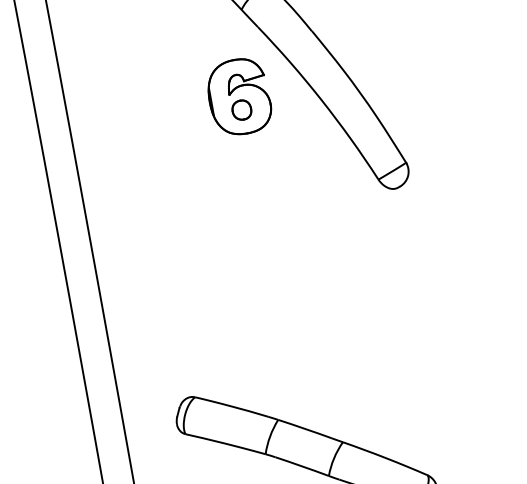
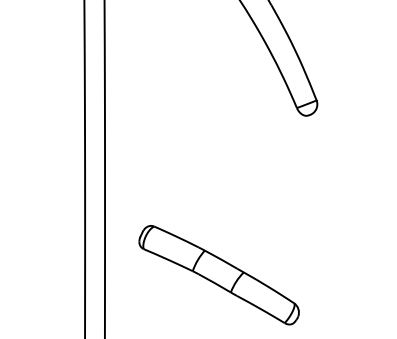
part: (238, 96) -> (216, 38), removed

